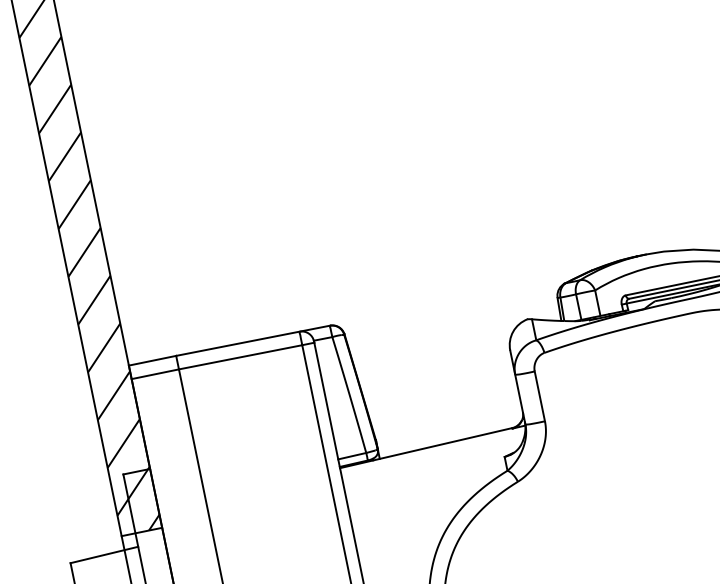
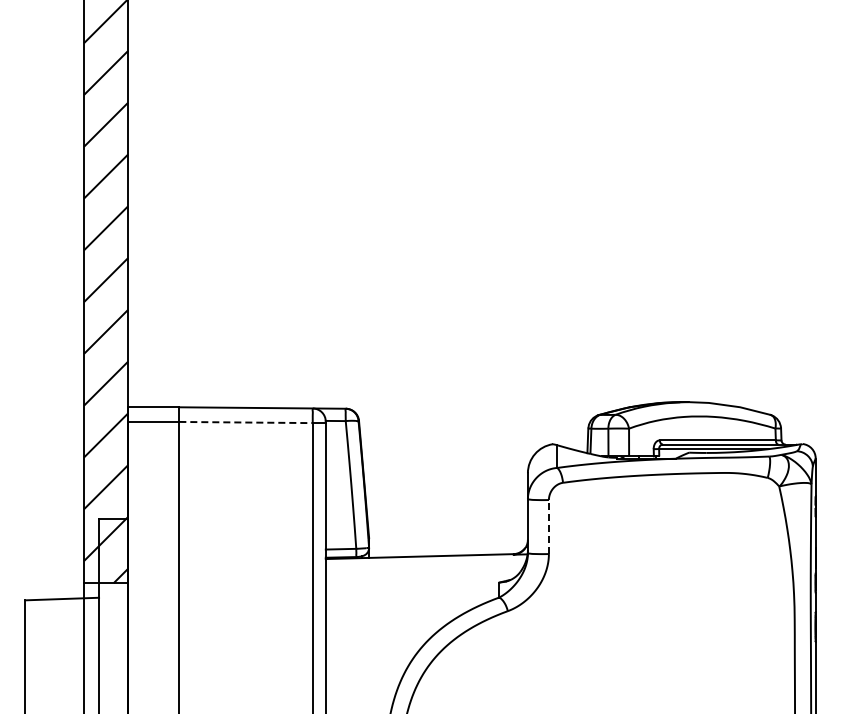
line: (241, 357) -> (246, 422), solid -> dashed
line: (539, 395) -> (548, 526), solid -> dashed

